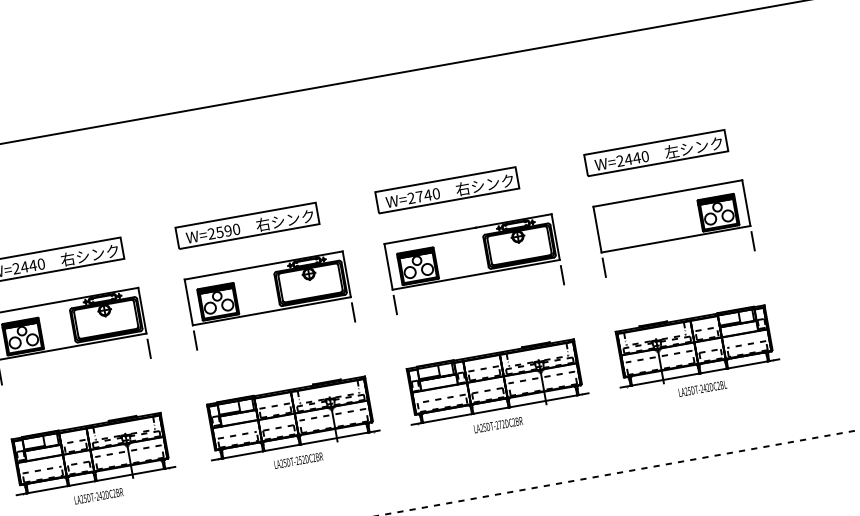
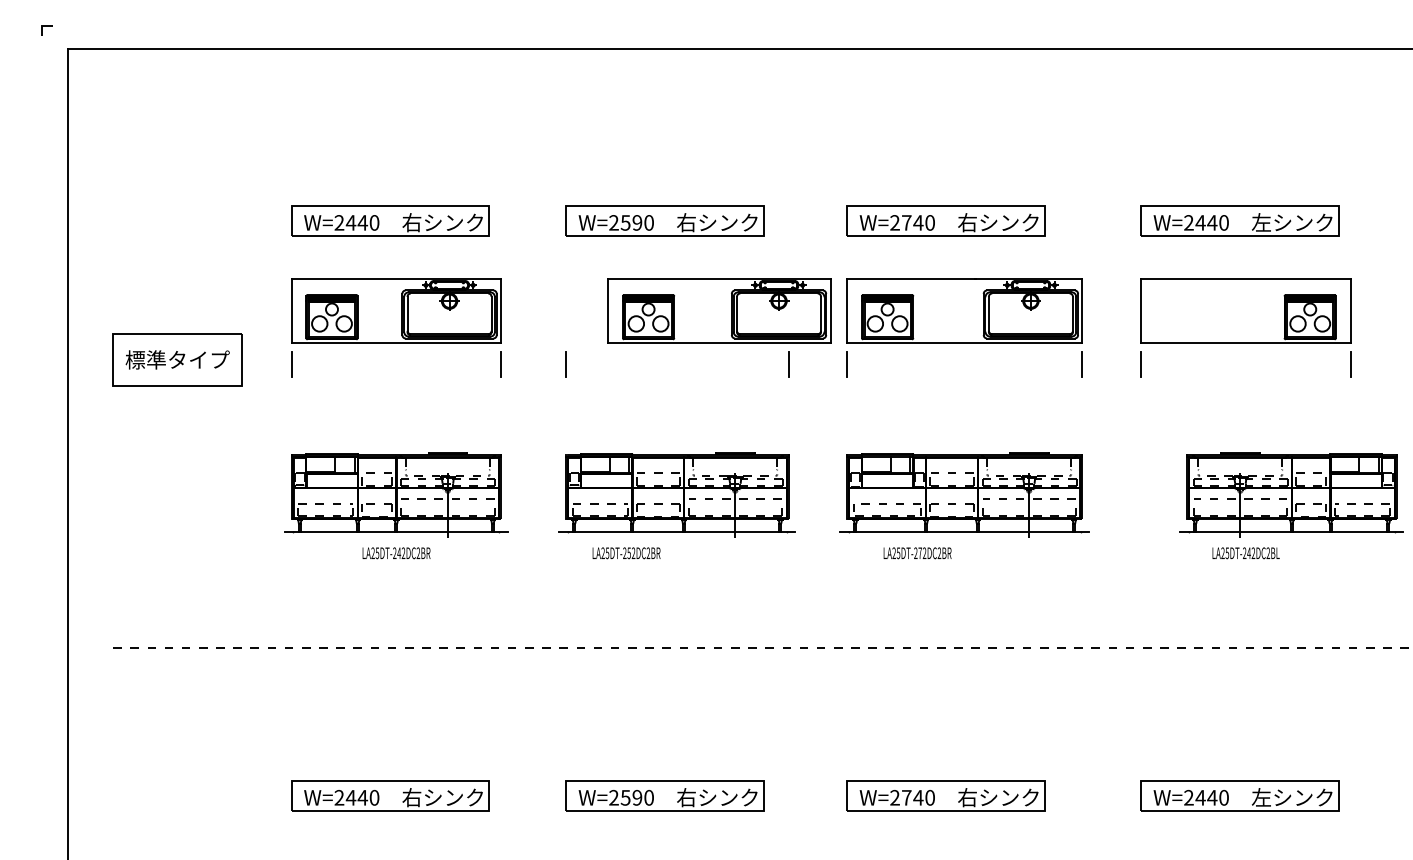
part: (267, 288) -> (719, 310), moved
part: (694, 346) -> (1291, 494), moved
text: (498, 425) -> (917, 553), moved
text: (298, 460) -> (626, 553), moved

